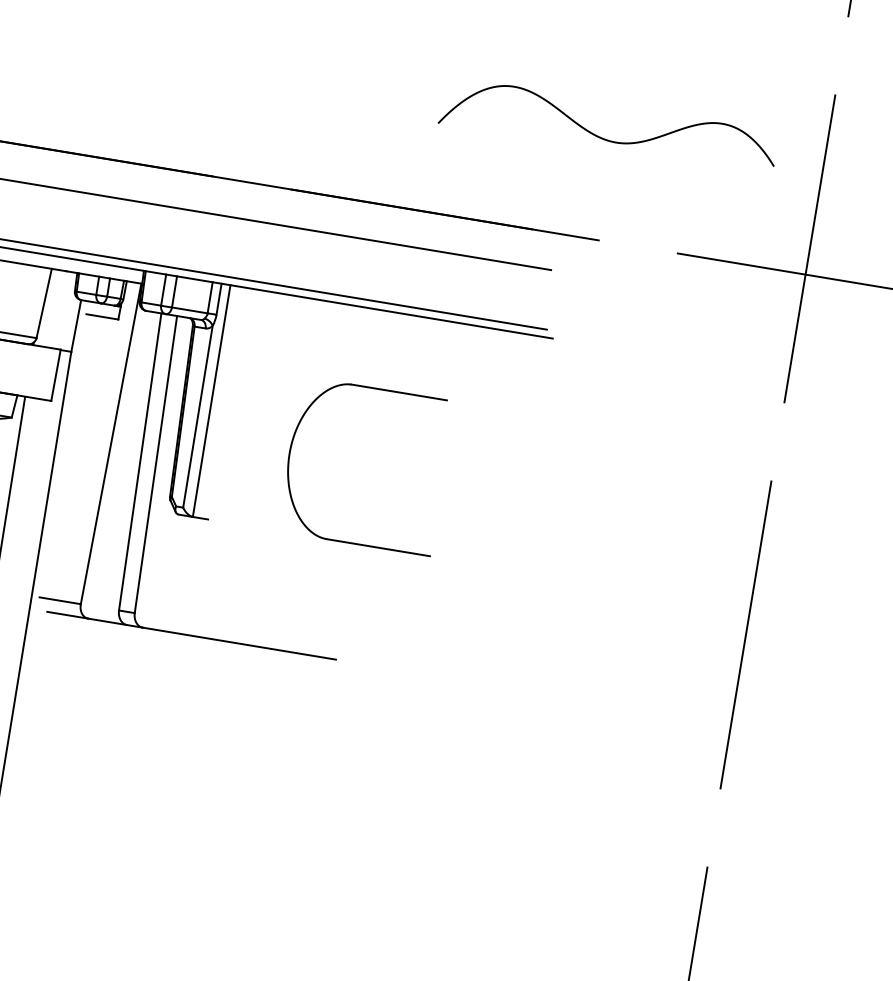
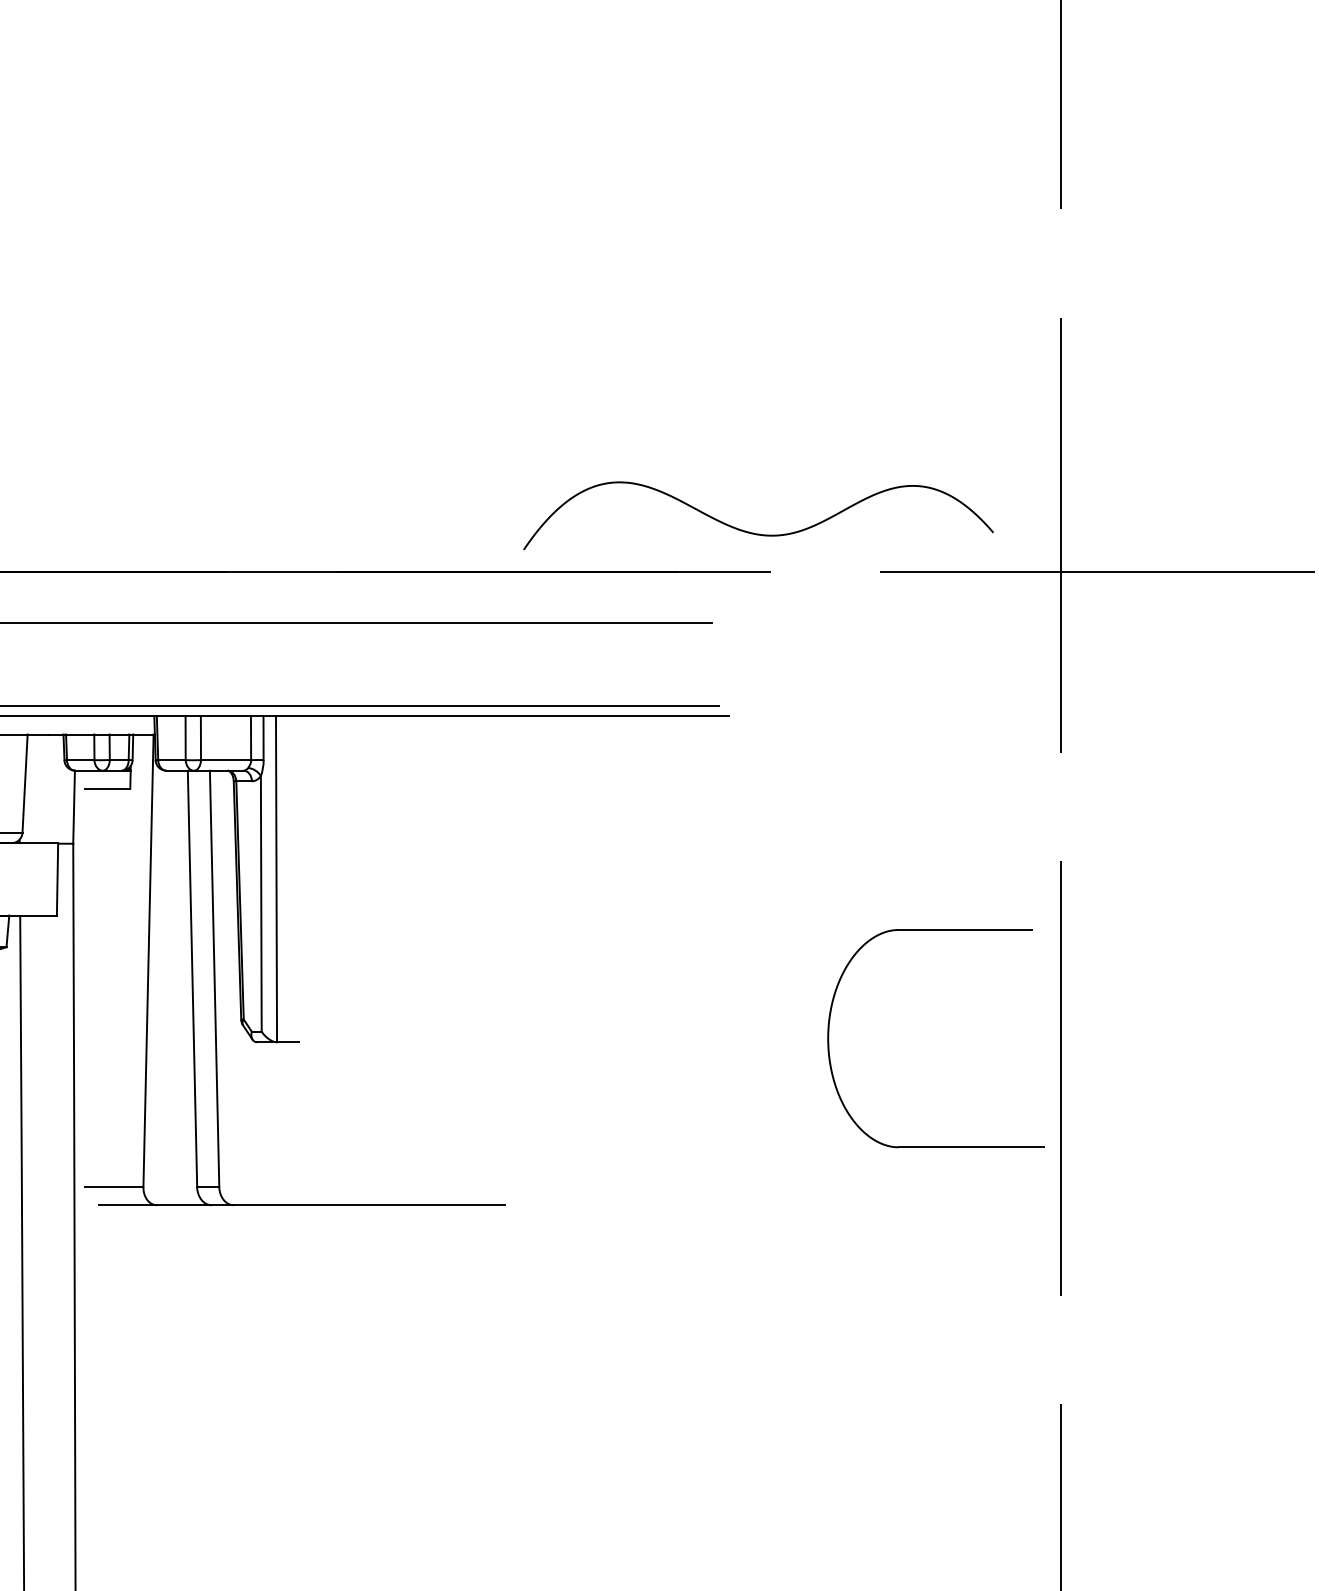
curve: (603, 138) -> (753, 532), moved
part: (290, 453) -> (829, 1038), moved

